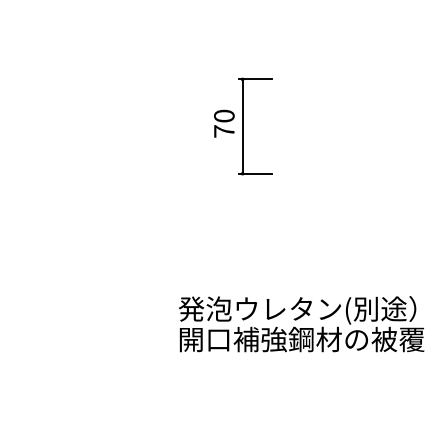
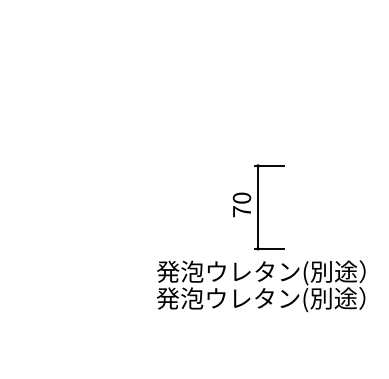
part: (243, 126) -> (258, 207), moved
text: (301, 340) -> (264, 299), 開口補強鋼材の被覆 -> 発泡ウレタン(別途）

